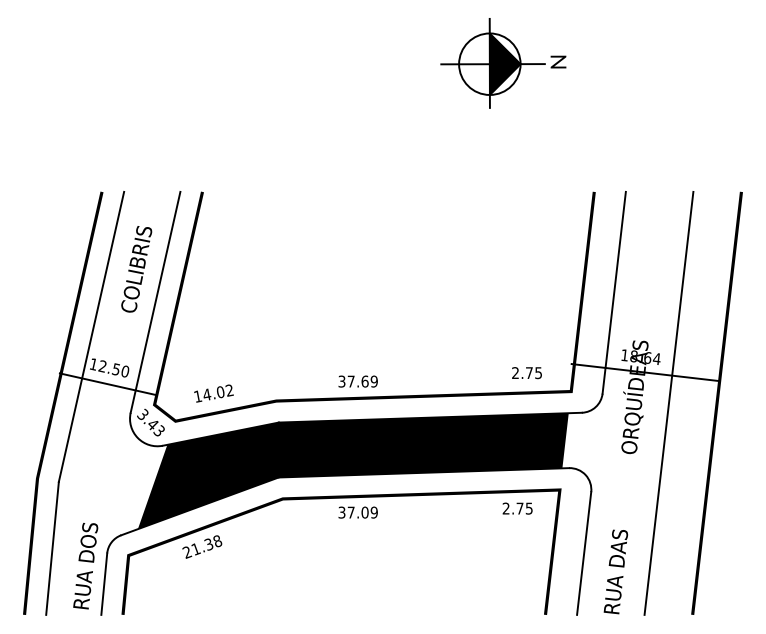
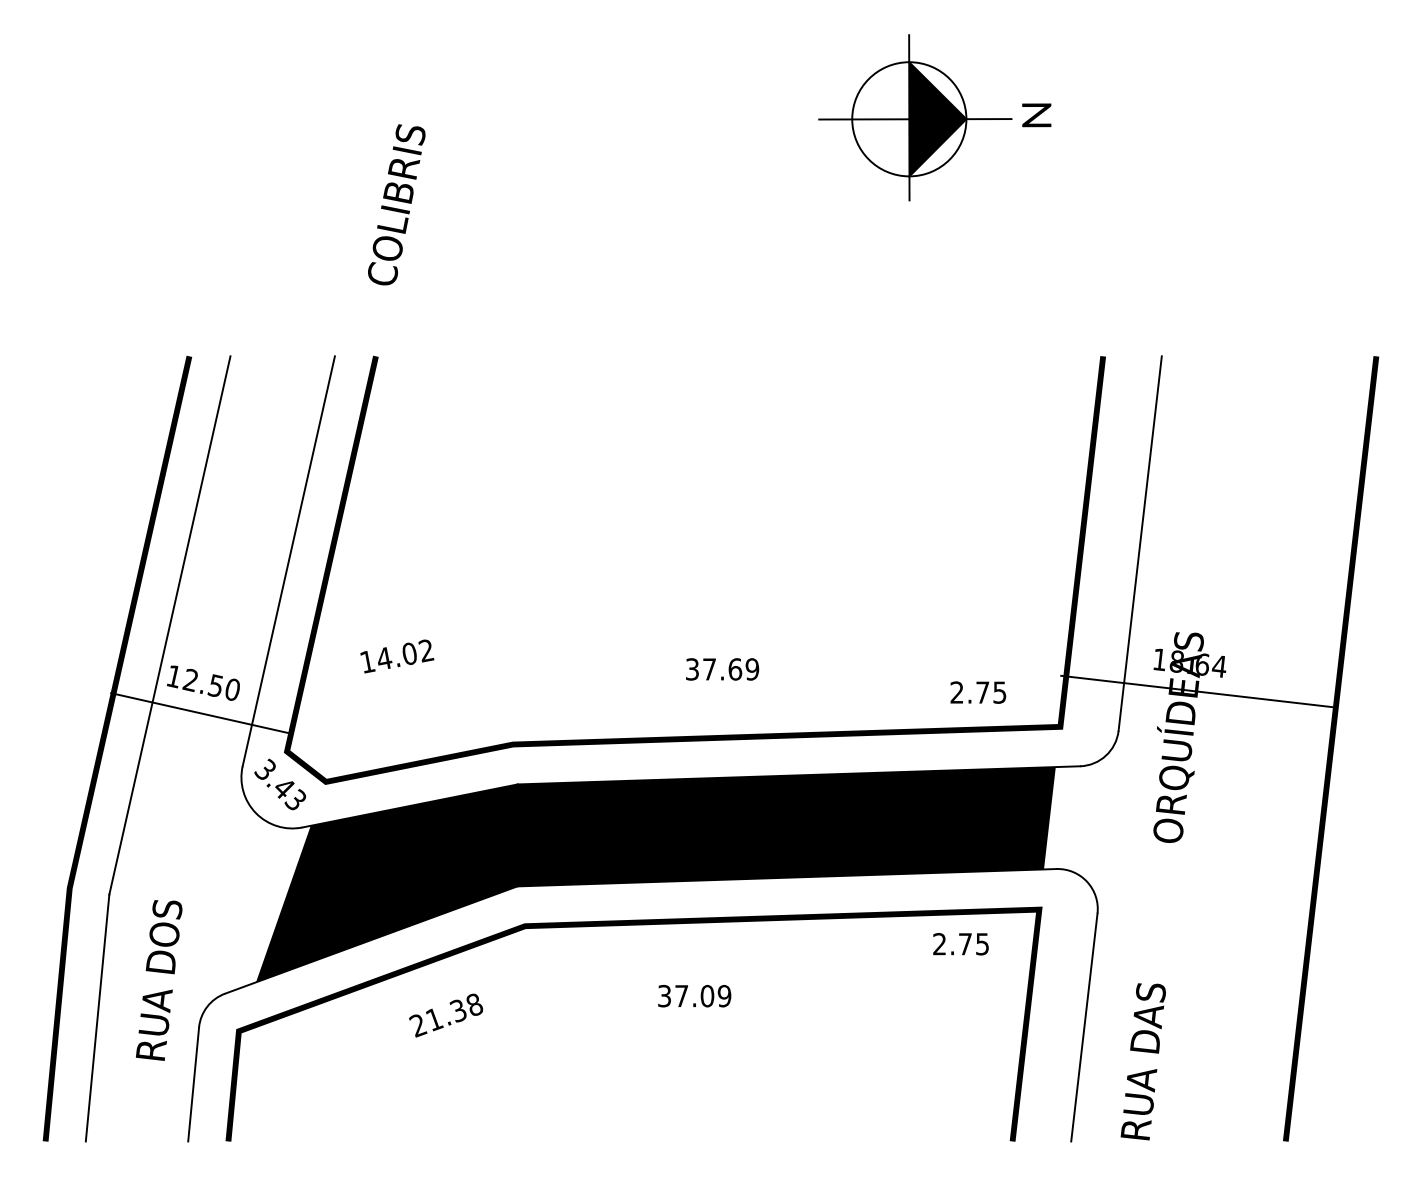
text: (136, 269) -> (396, 205), moved
text: (357, 381) -> (721, 669), moved
text: (213, 393) -> (396, 656), moved
line: (668, 402) -> (1240, 747), removed
text: (357, 512) -> (693, 995), moved
text: (202, 546) -> (446, 1014), moved
text: (85, 566) -> (158, 981), moved

